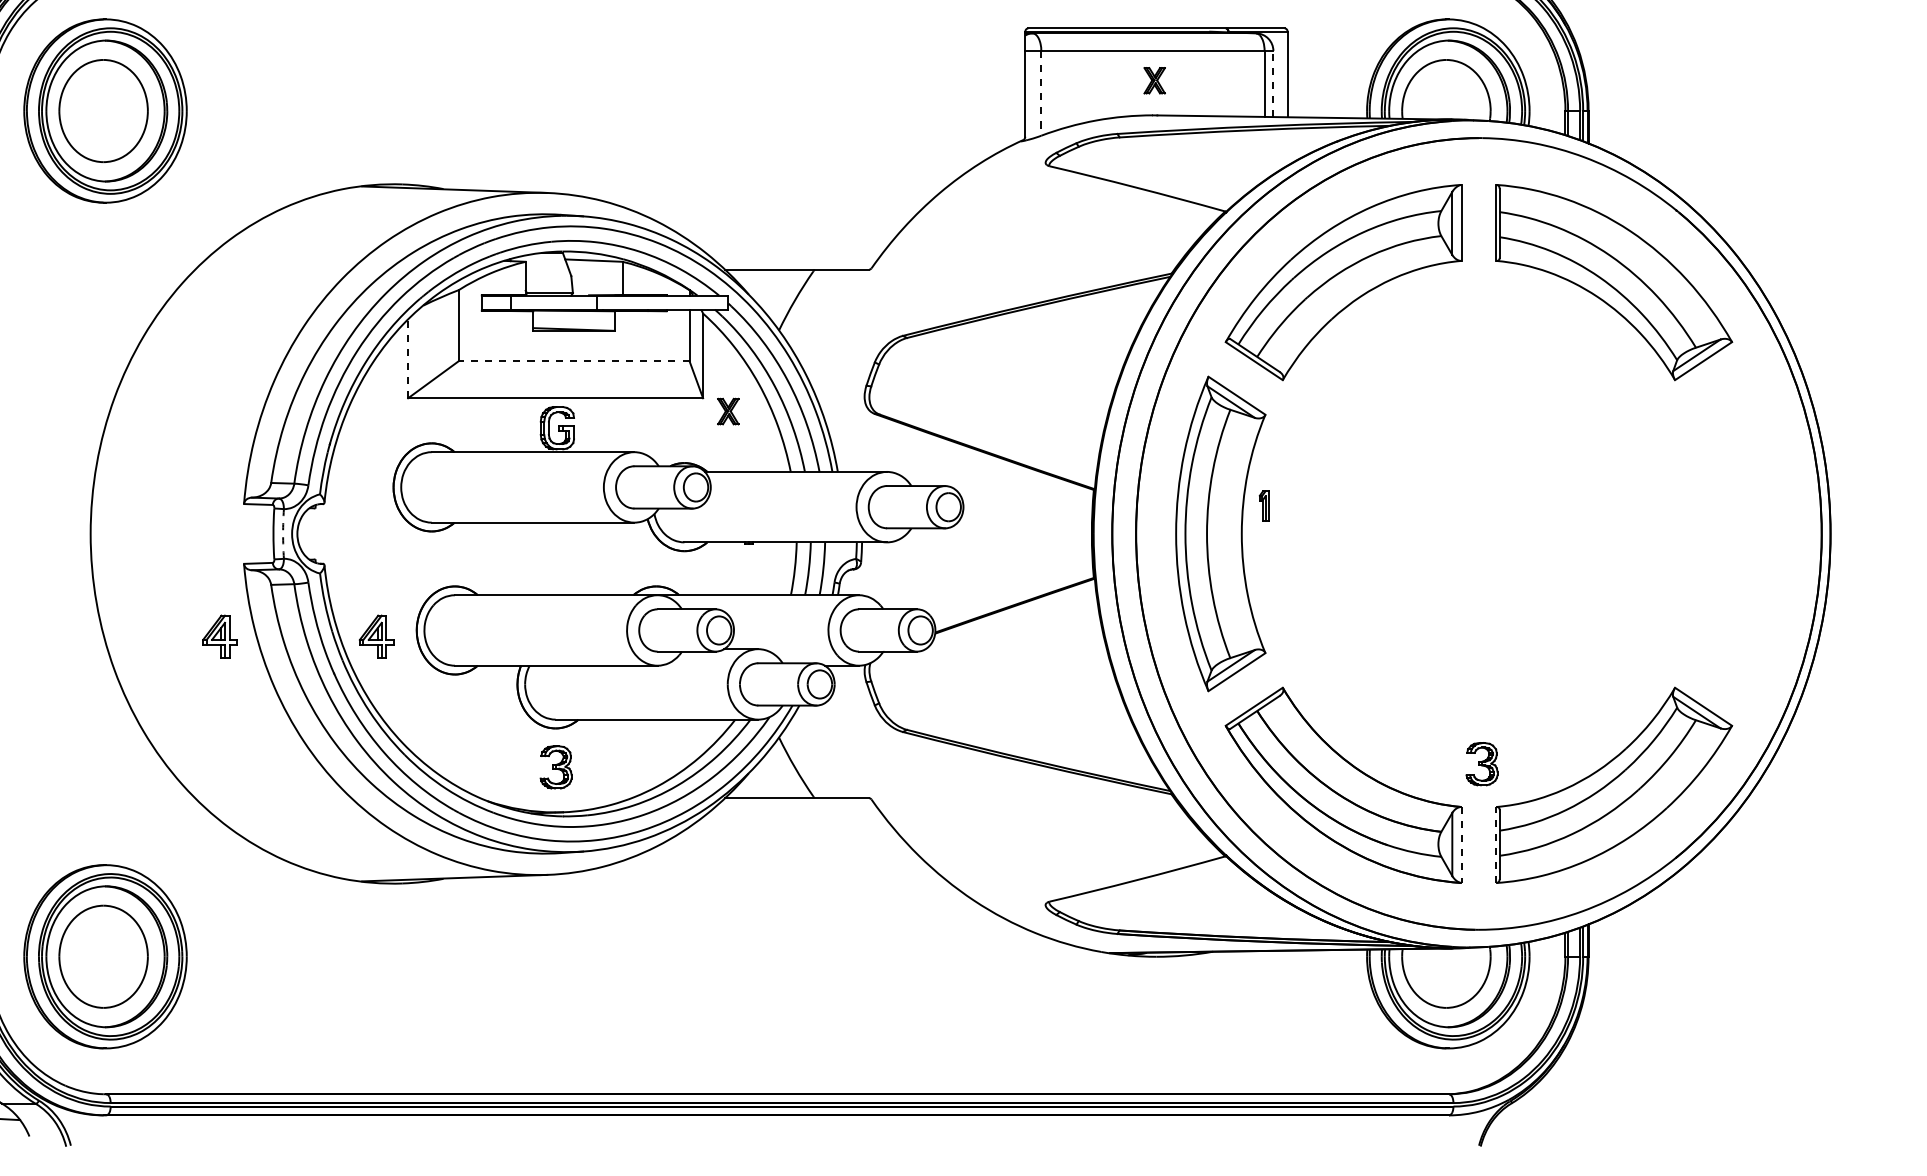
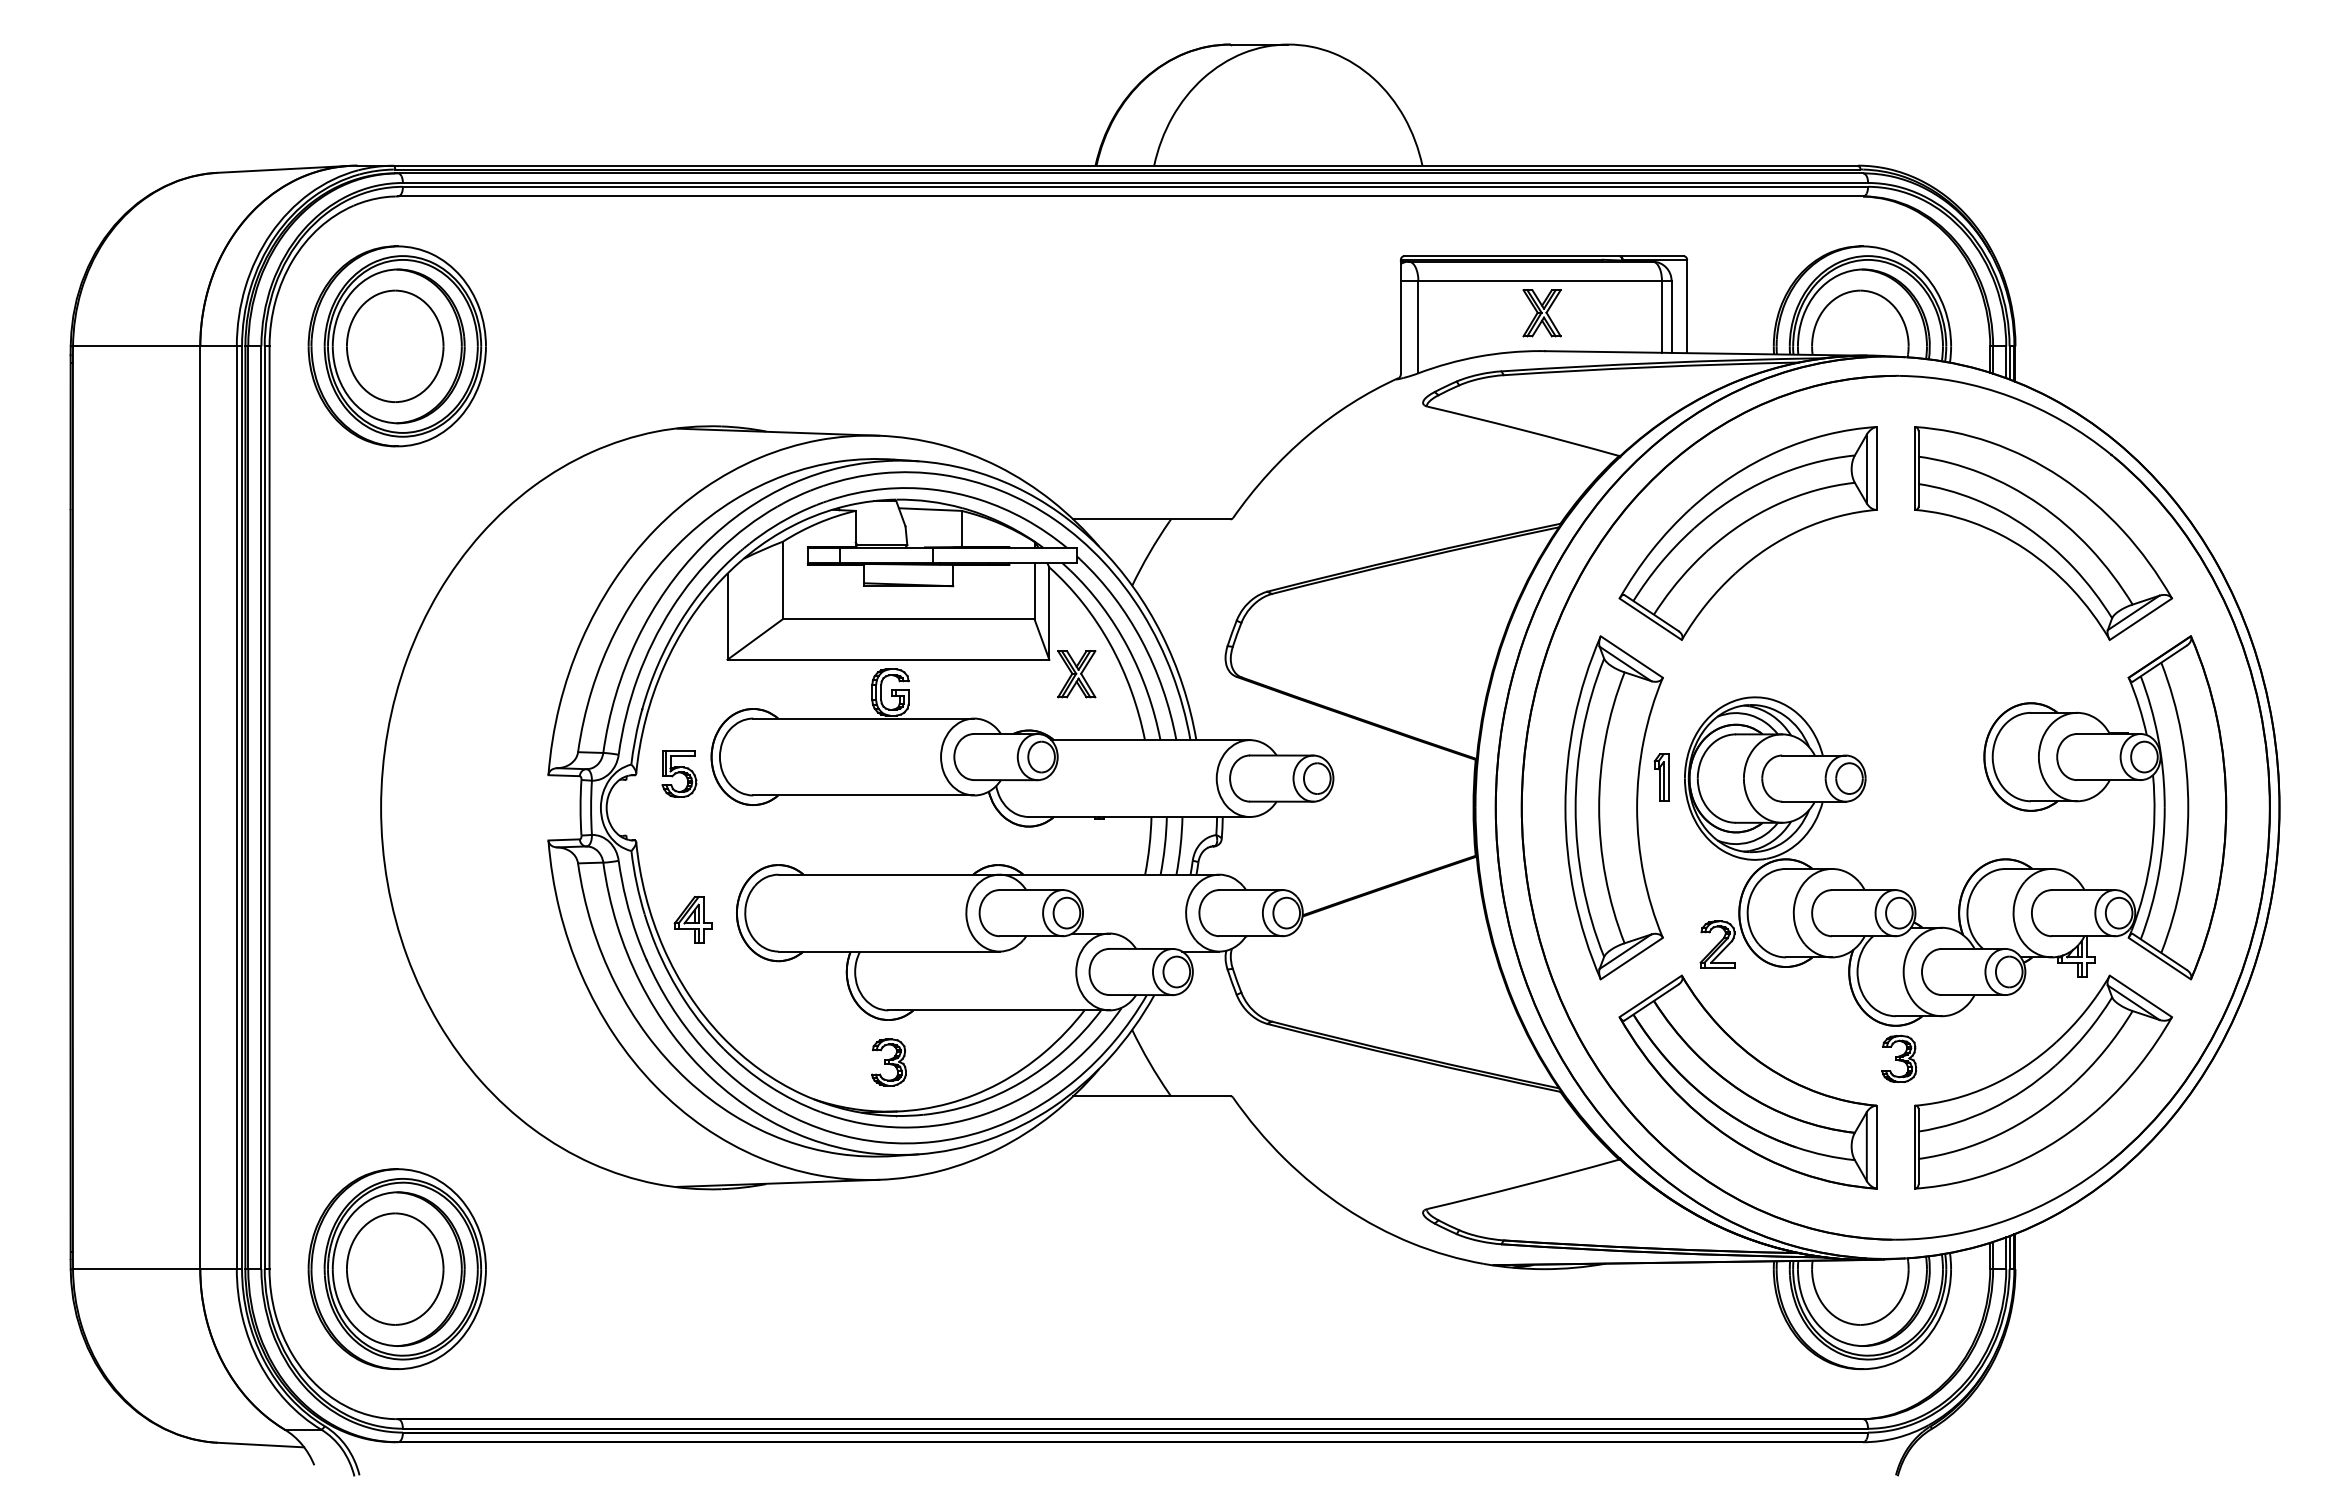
part: (1154, 80) -> (1541, 313), size x1.67
line: (1273, 83) -> (1671, 316), dashed -> solid
line: (1041, 93) -> (1418, 327), dashed -> solid
line: (408, 358) -> (727, 616), dashed -> solid
line: (574, 361) -> (908, 619), dashed -> solid
part: (728, 411) -> (1076, 674), size x1.67
part: (364, 502) -> (679, 773), added
part: (1264, 506) -> (1661, 777), size x1.43
arc: (283, 533) -> (591, 807), dashed -> solid
part: (1557, 586) -> (1981, 865), added
part: (219, 636) -> (521, 919), removed
line: (1496, 844) -> (1914, 1146), dashed -> solid
line: (1461, 845) -> (1876, 1147), dashed -> solid

